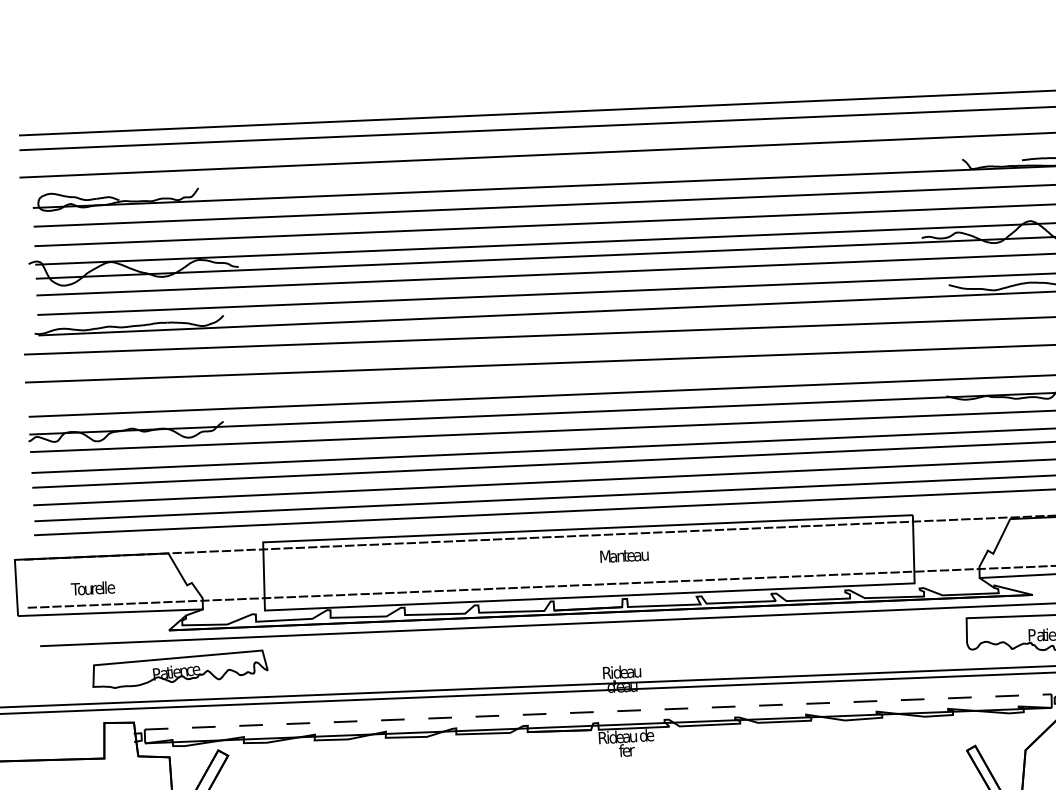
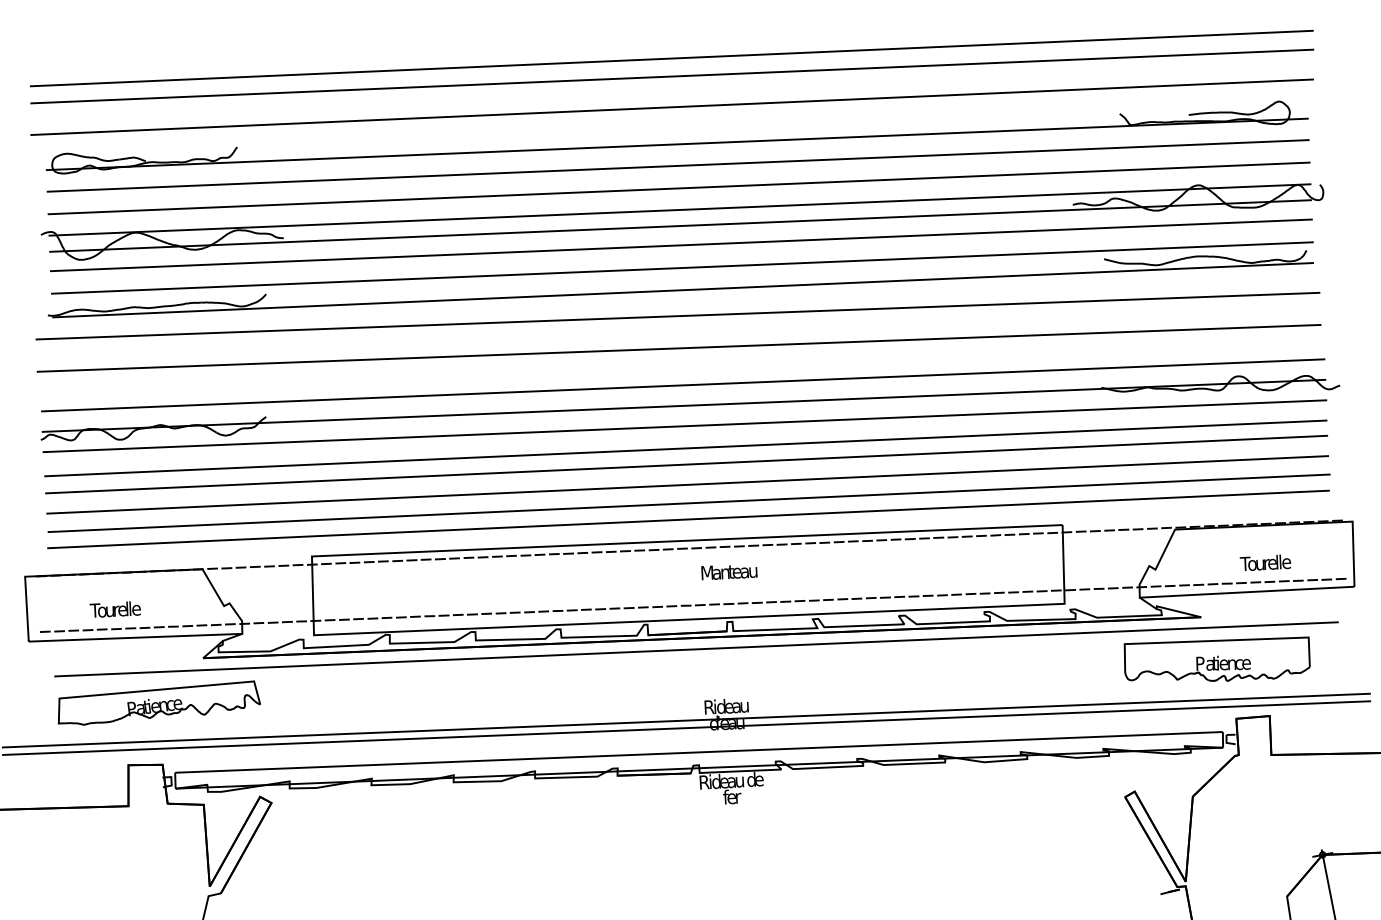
part: (180, 668) -> (159, 702), moved
line: (598, 712) -> (699, 752), dashed -> solid

